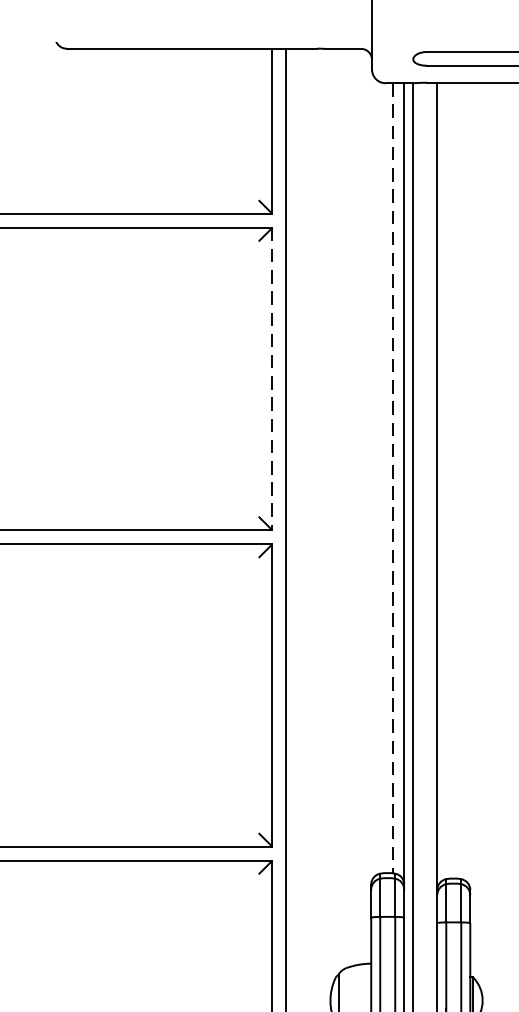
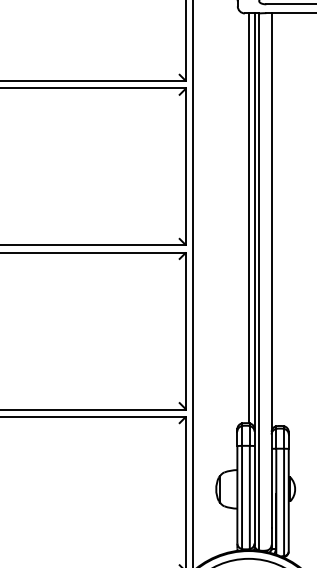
line: (273, 380) -> (186, 167), dashed -> solid
line: (392, 478) -> (248, 218), dashed -> solid

